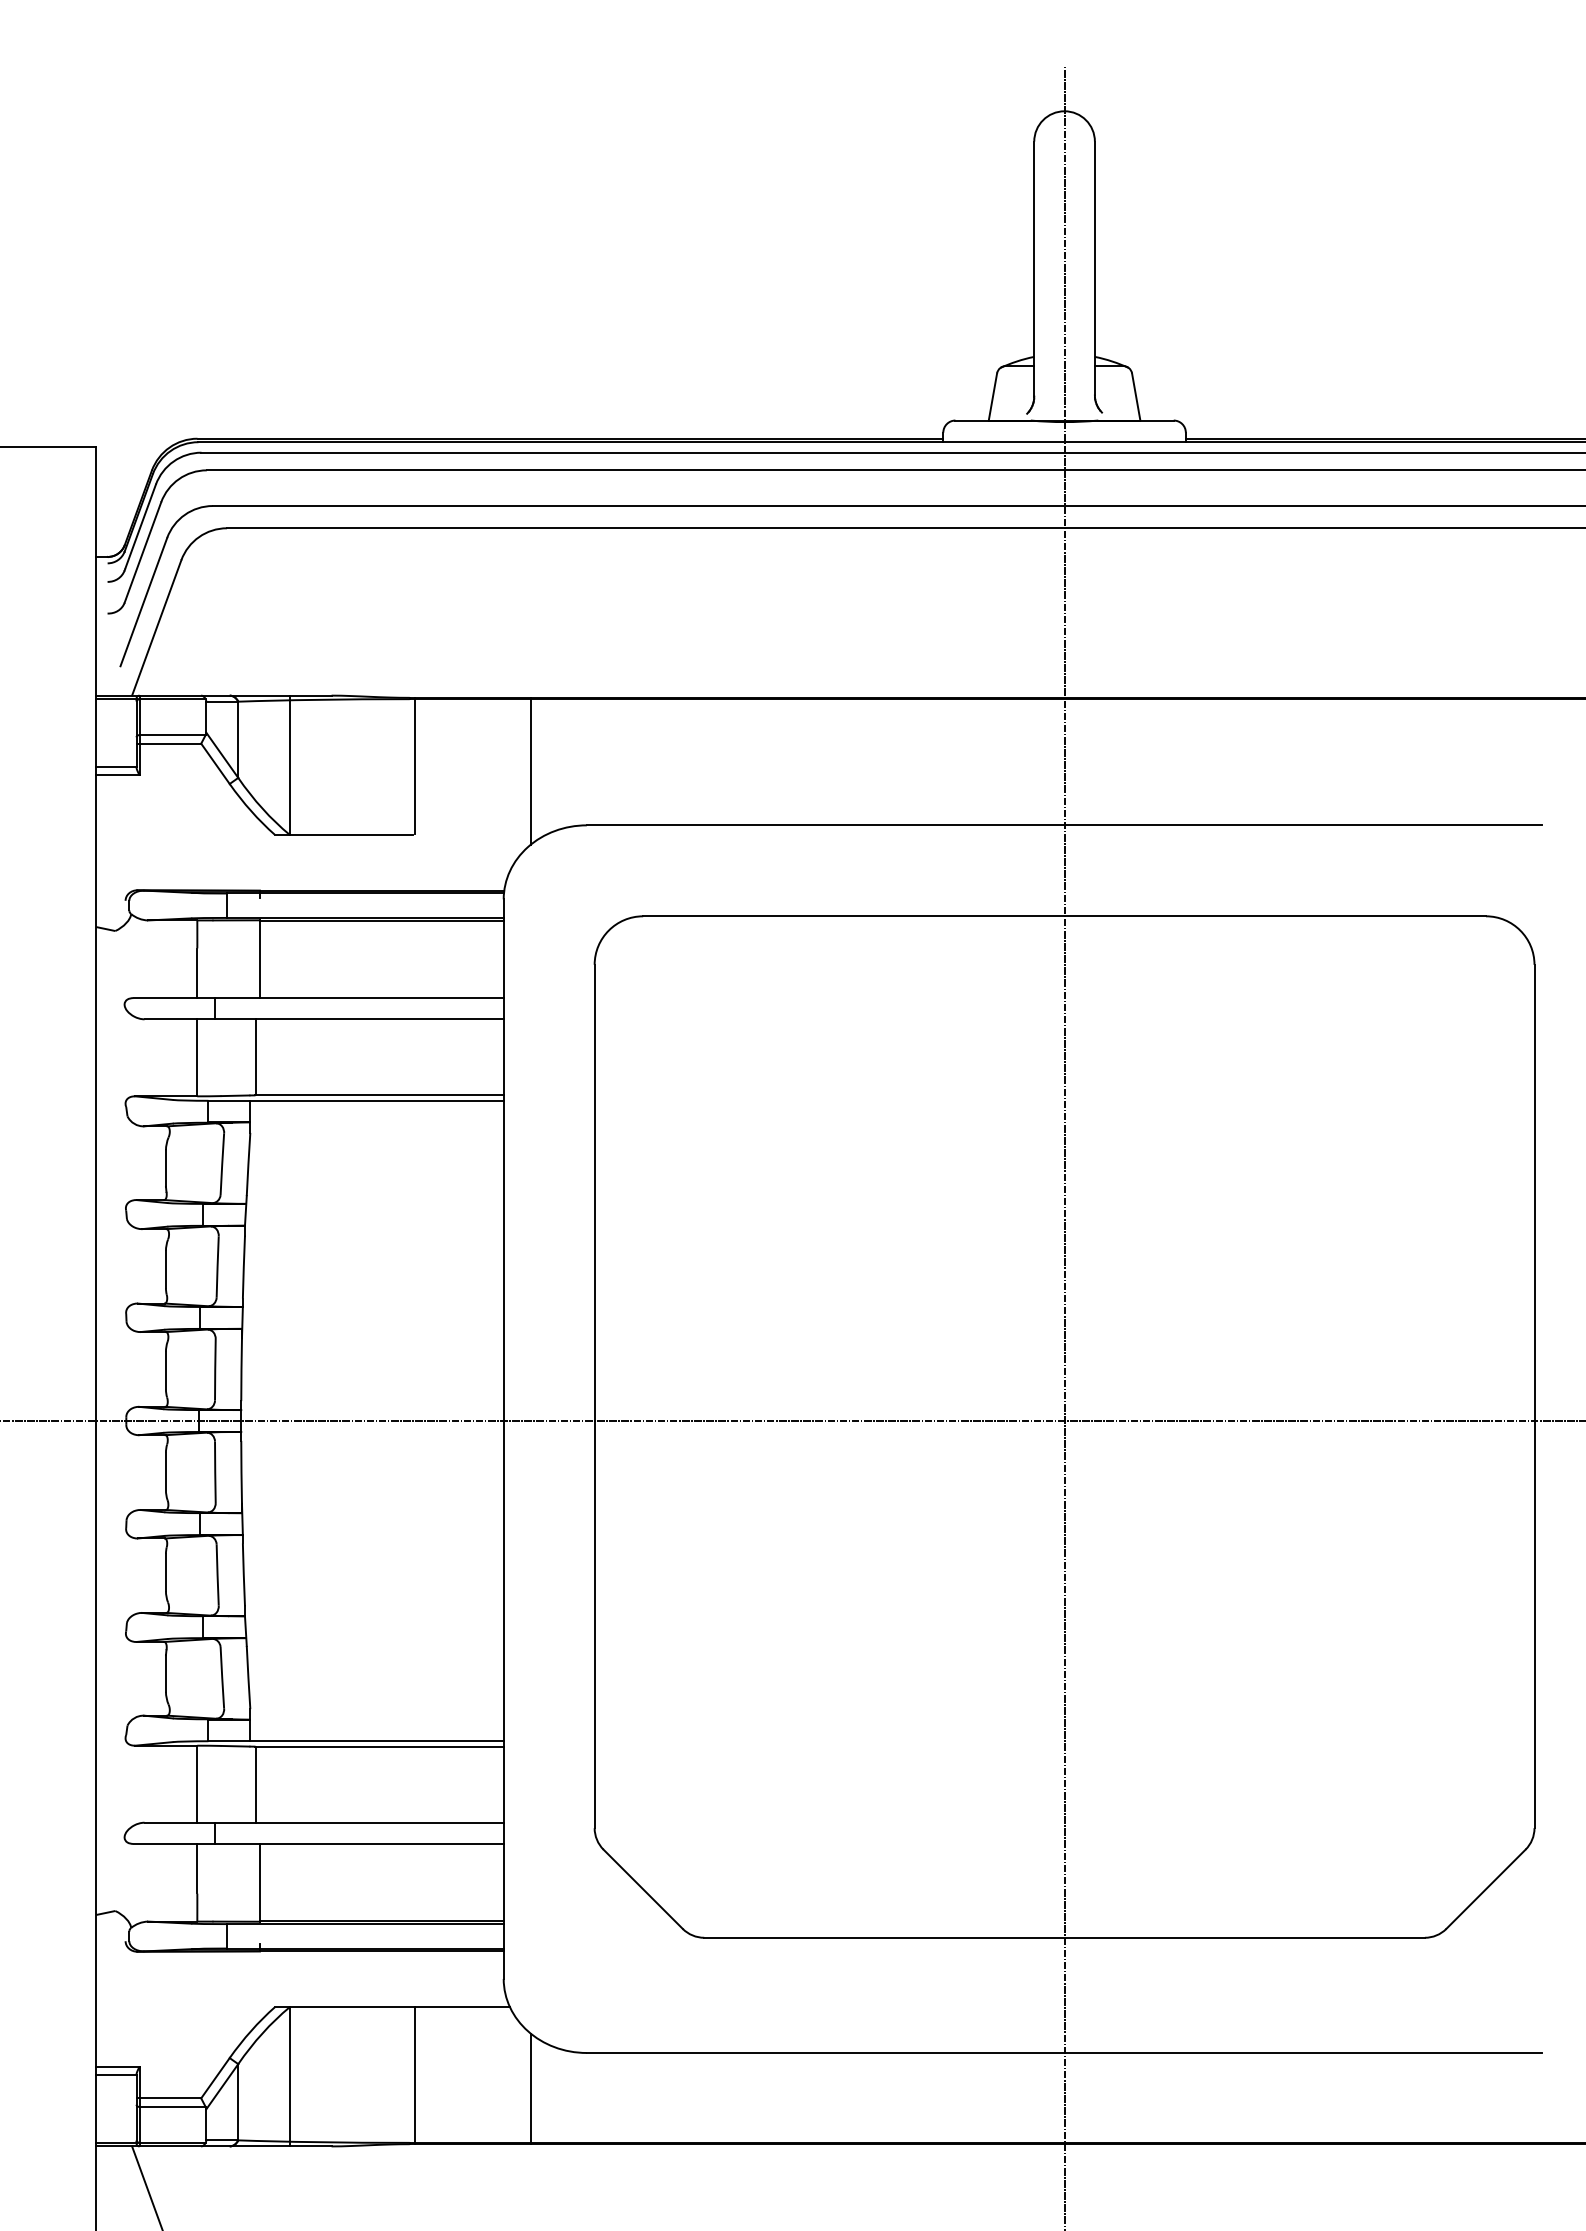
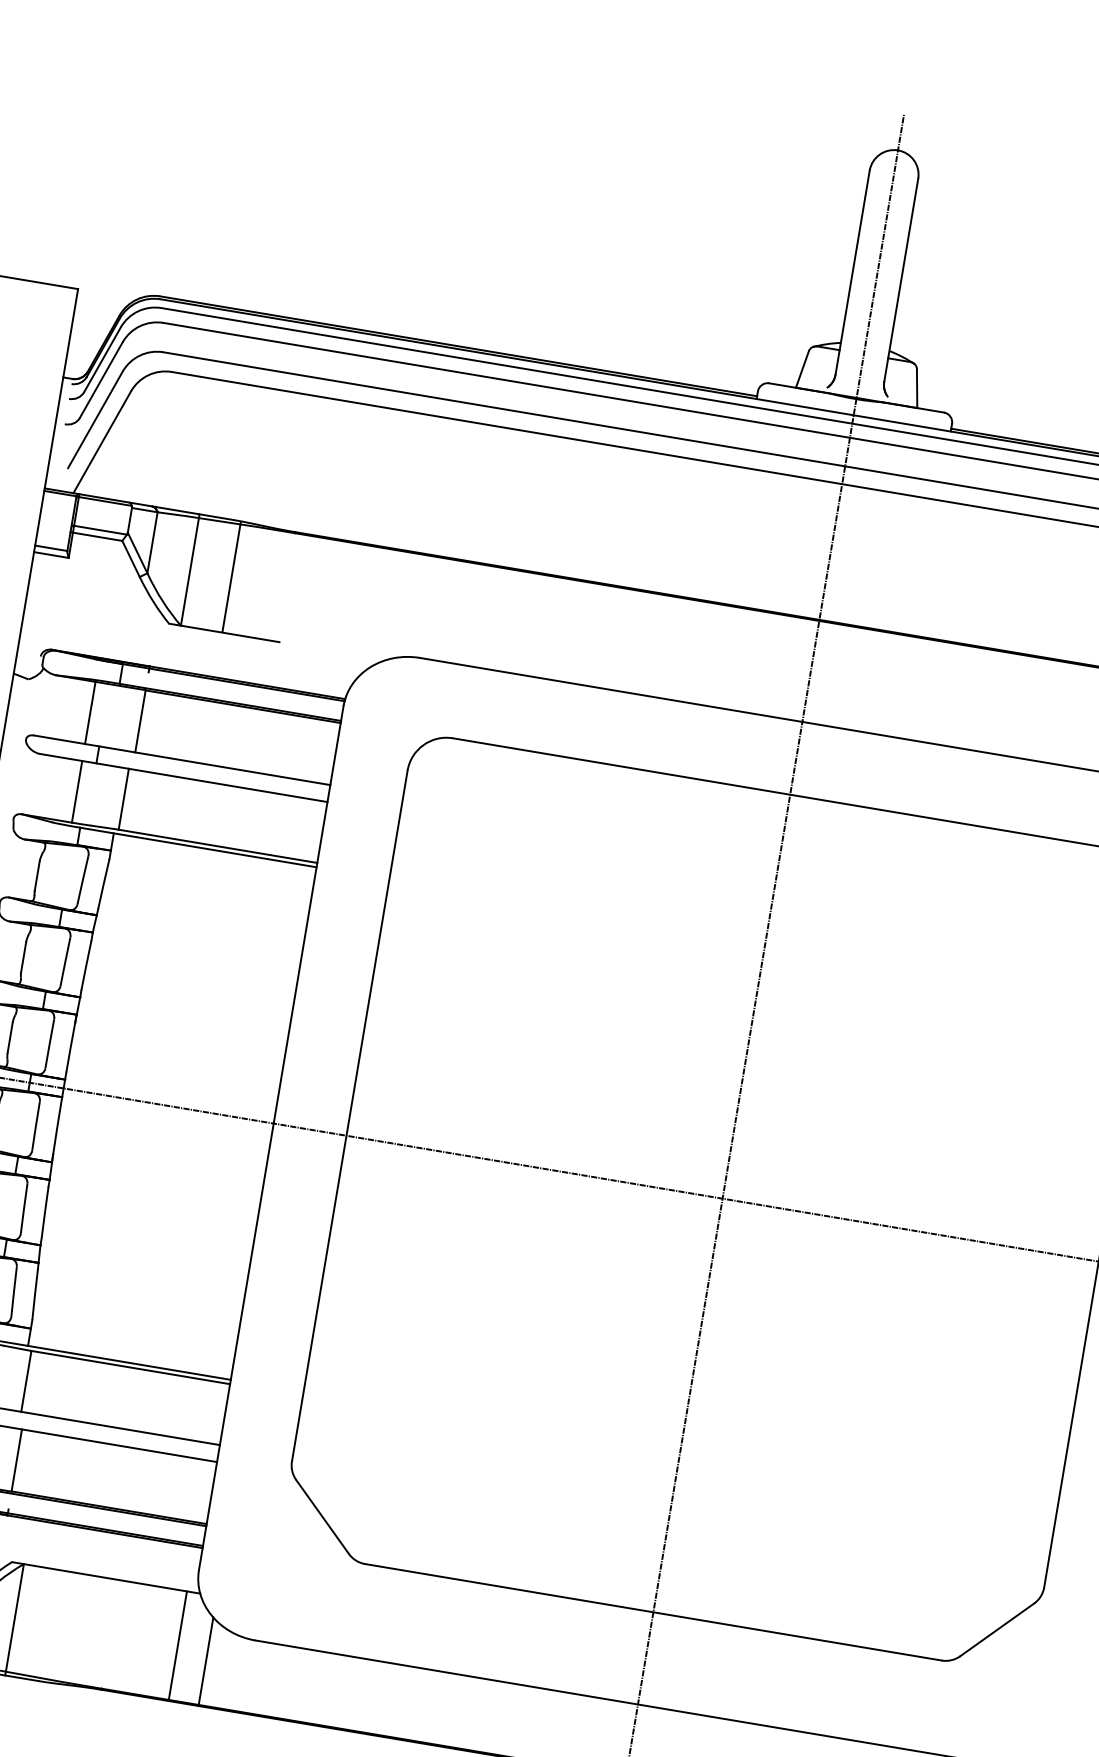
line: (415, 765) -> (231, 577), moved
line: (530, 770) -> (382, 606), removed
line: (415, 2075) -> (177, 1646), moved

